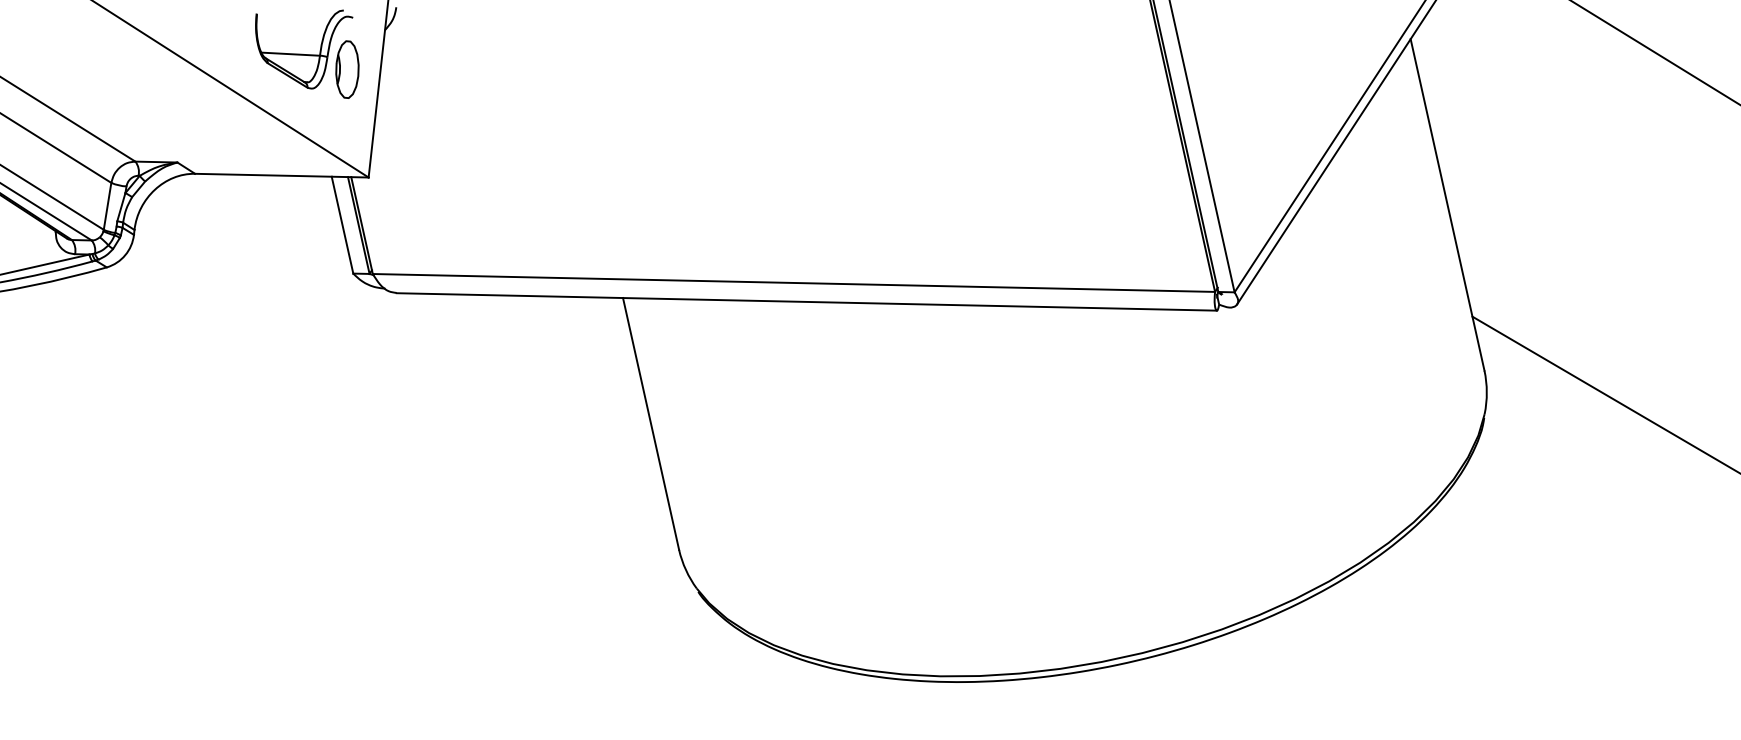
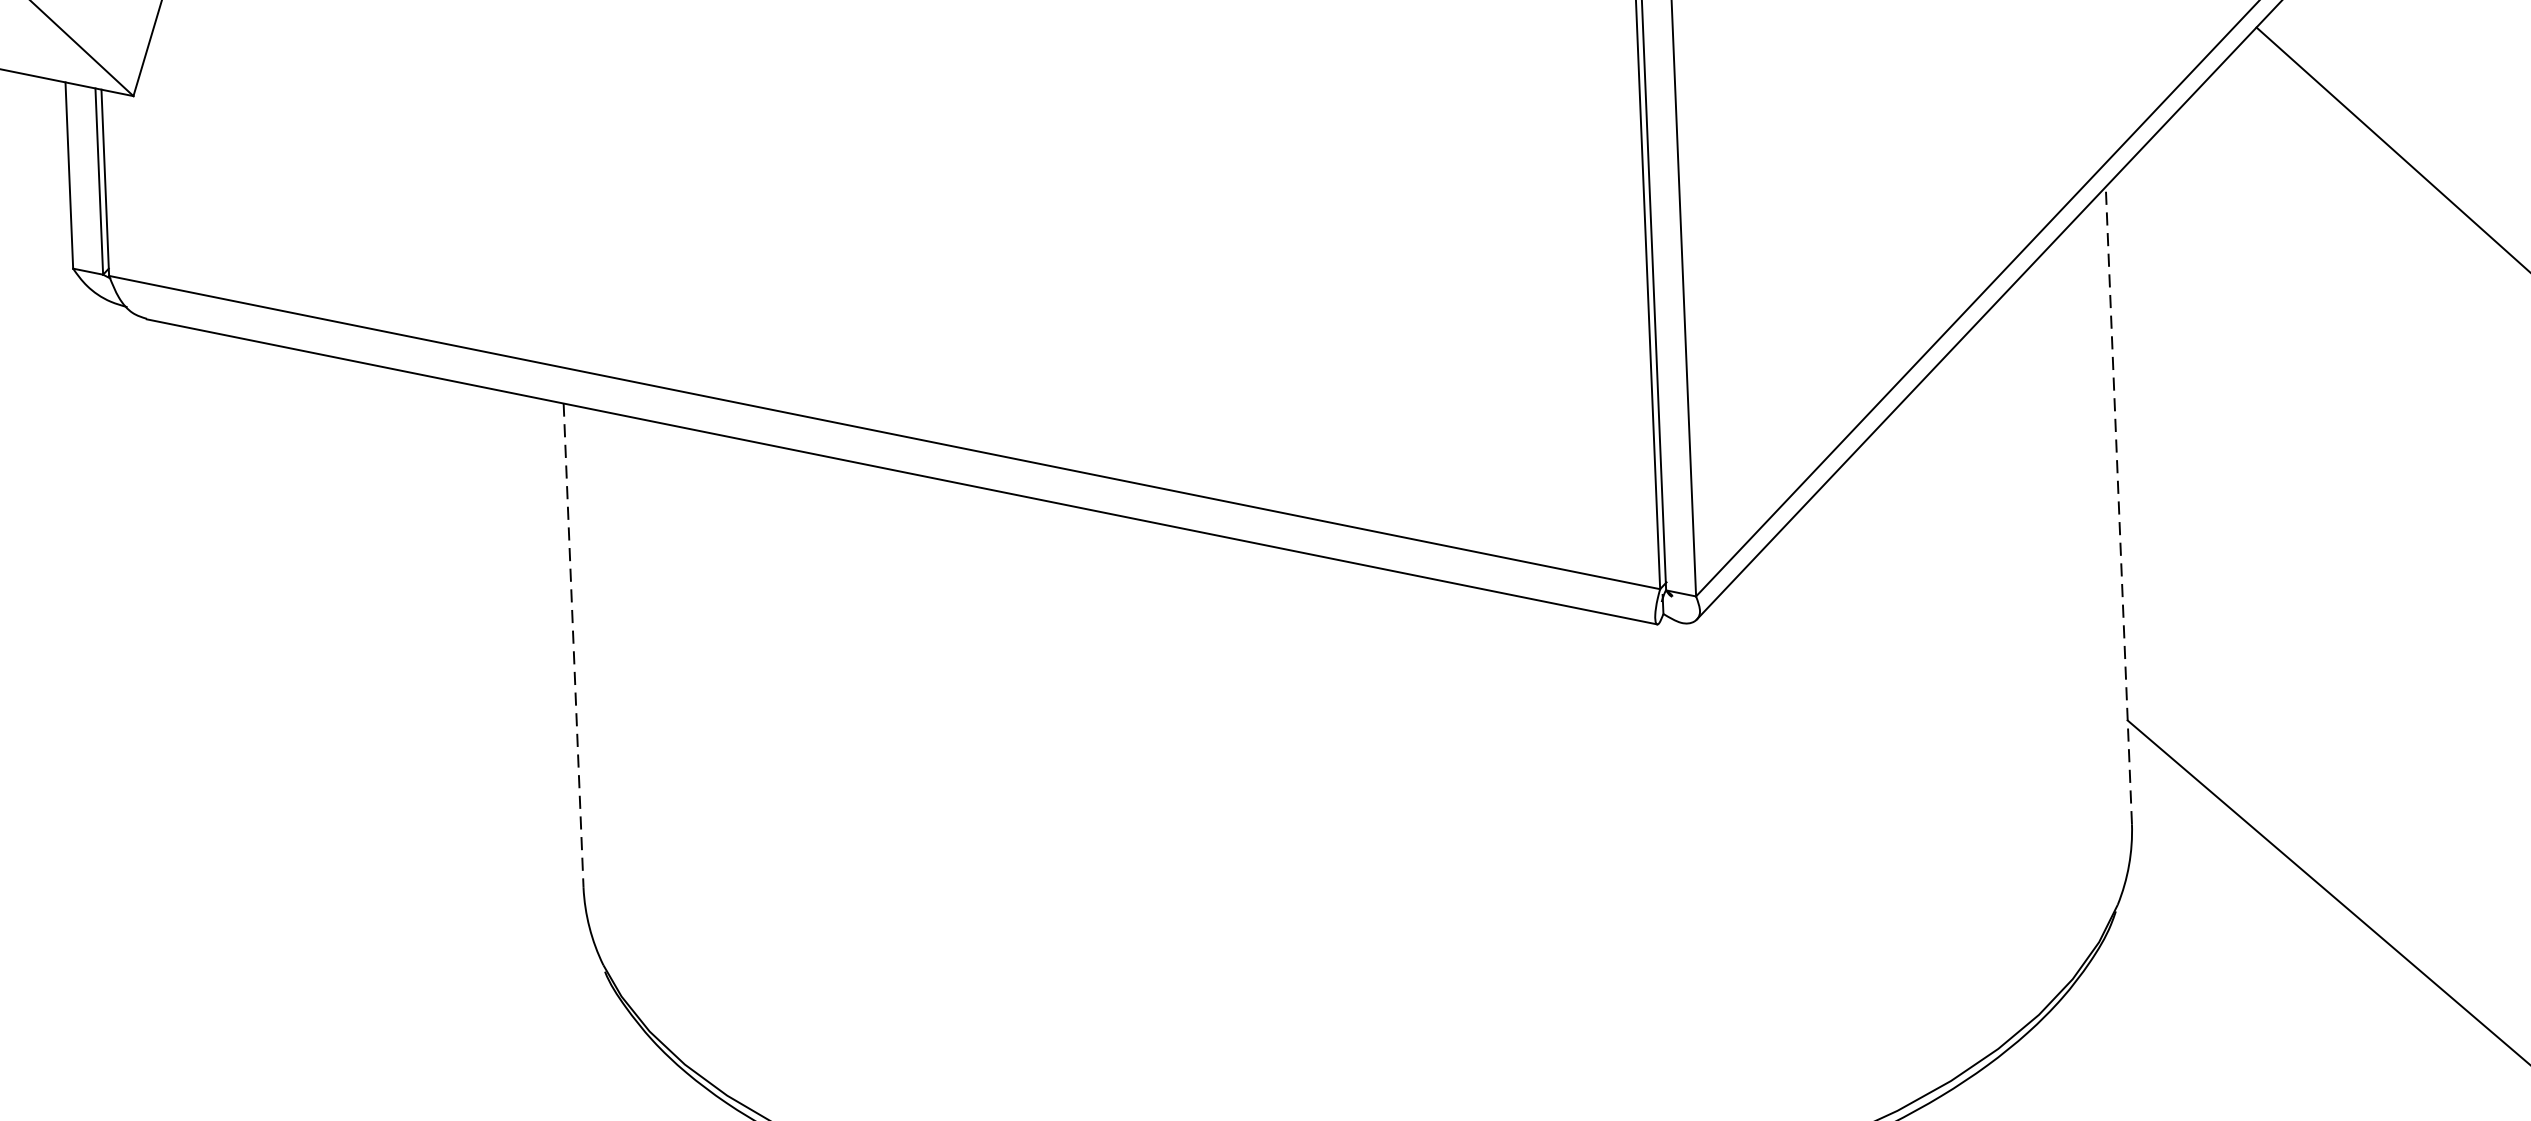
line: (1447, 204) -> (2118, 504), solid -> dashed
line: (651, 424) -> (574, 646), solid -> dashed

